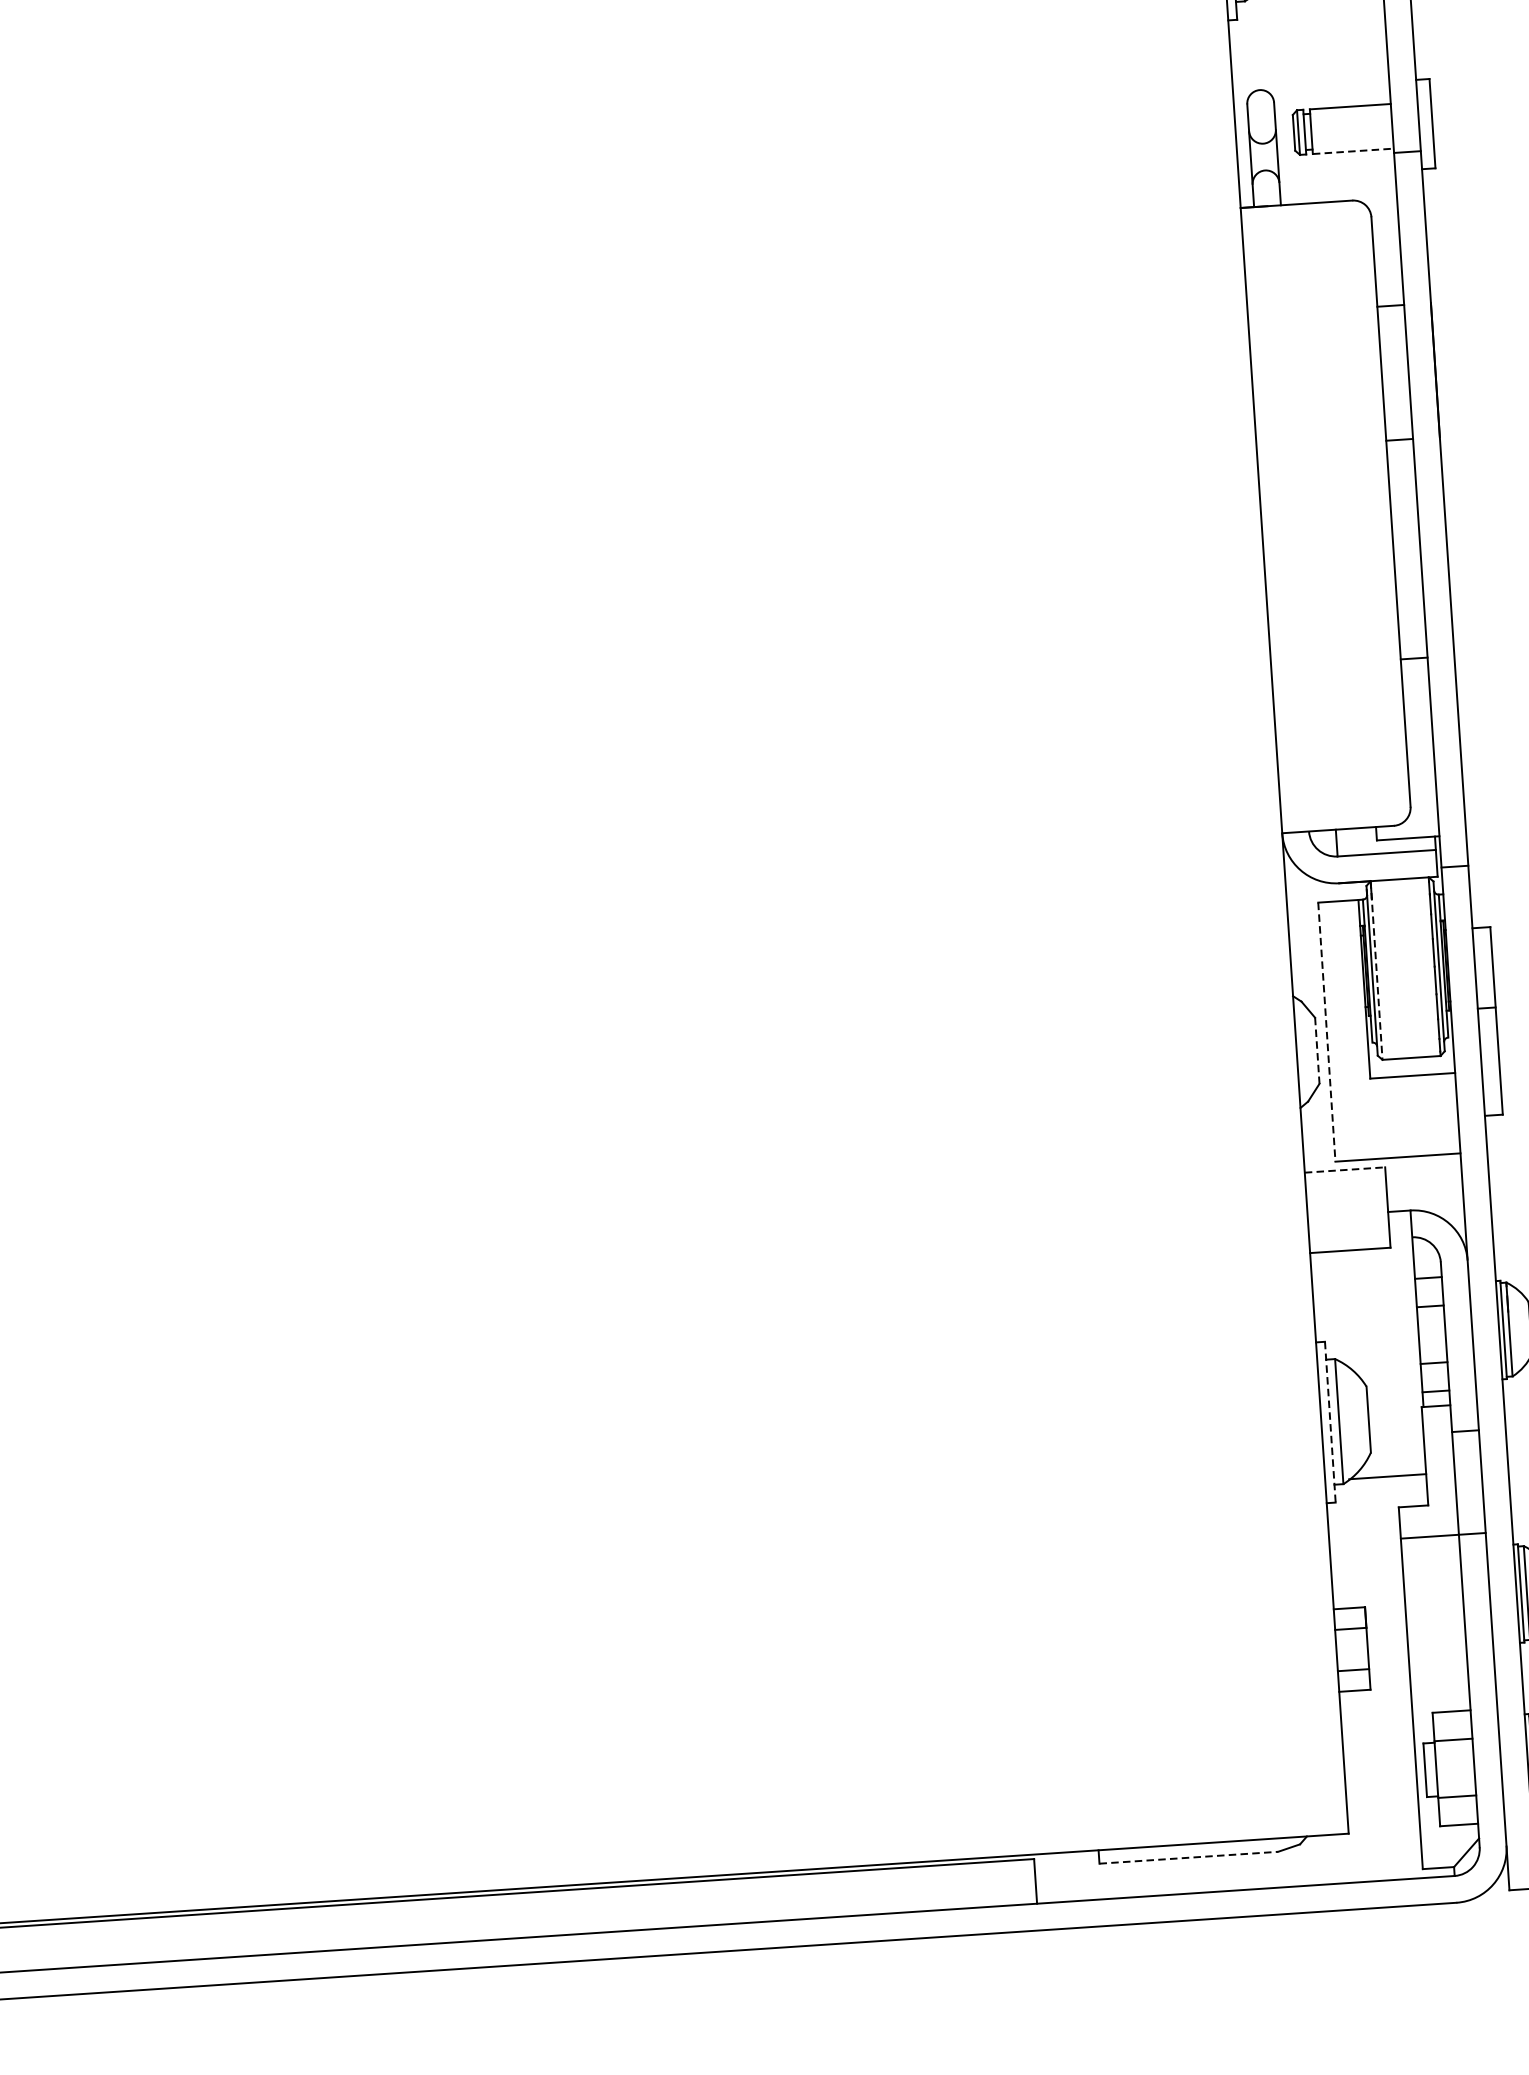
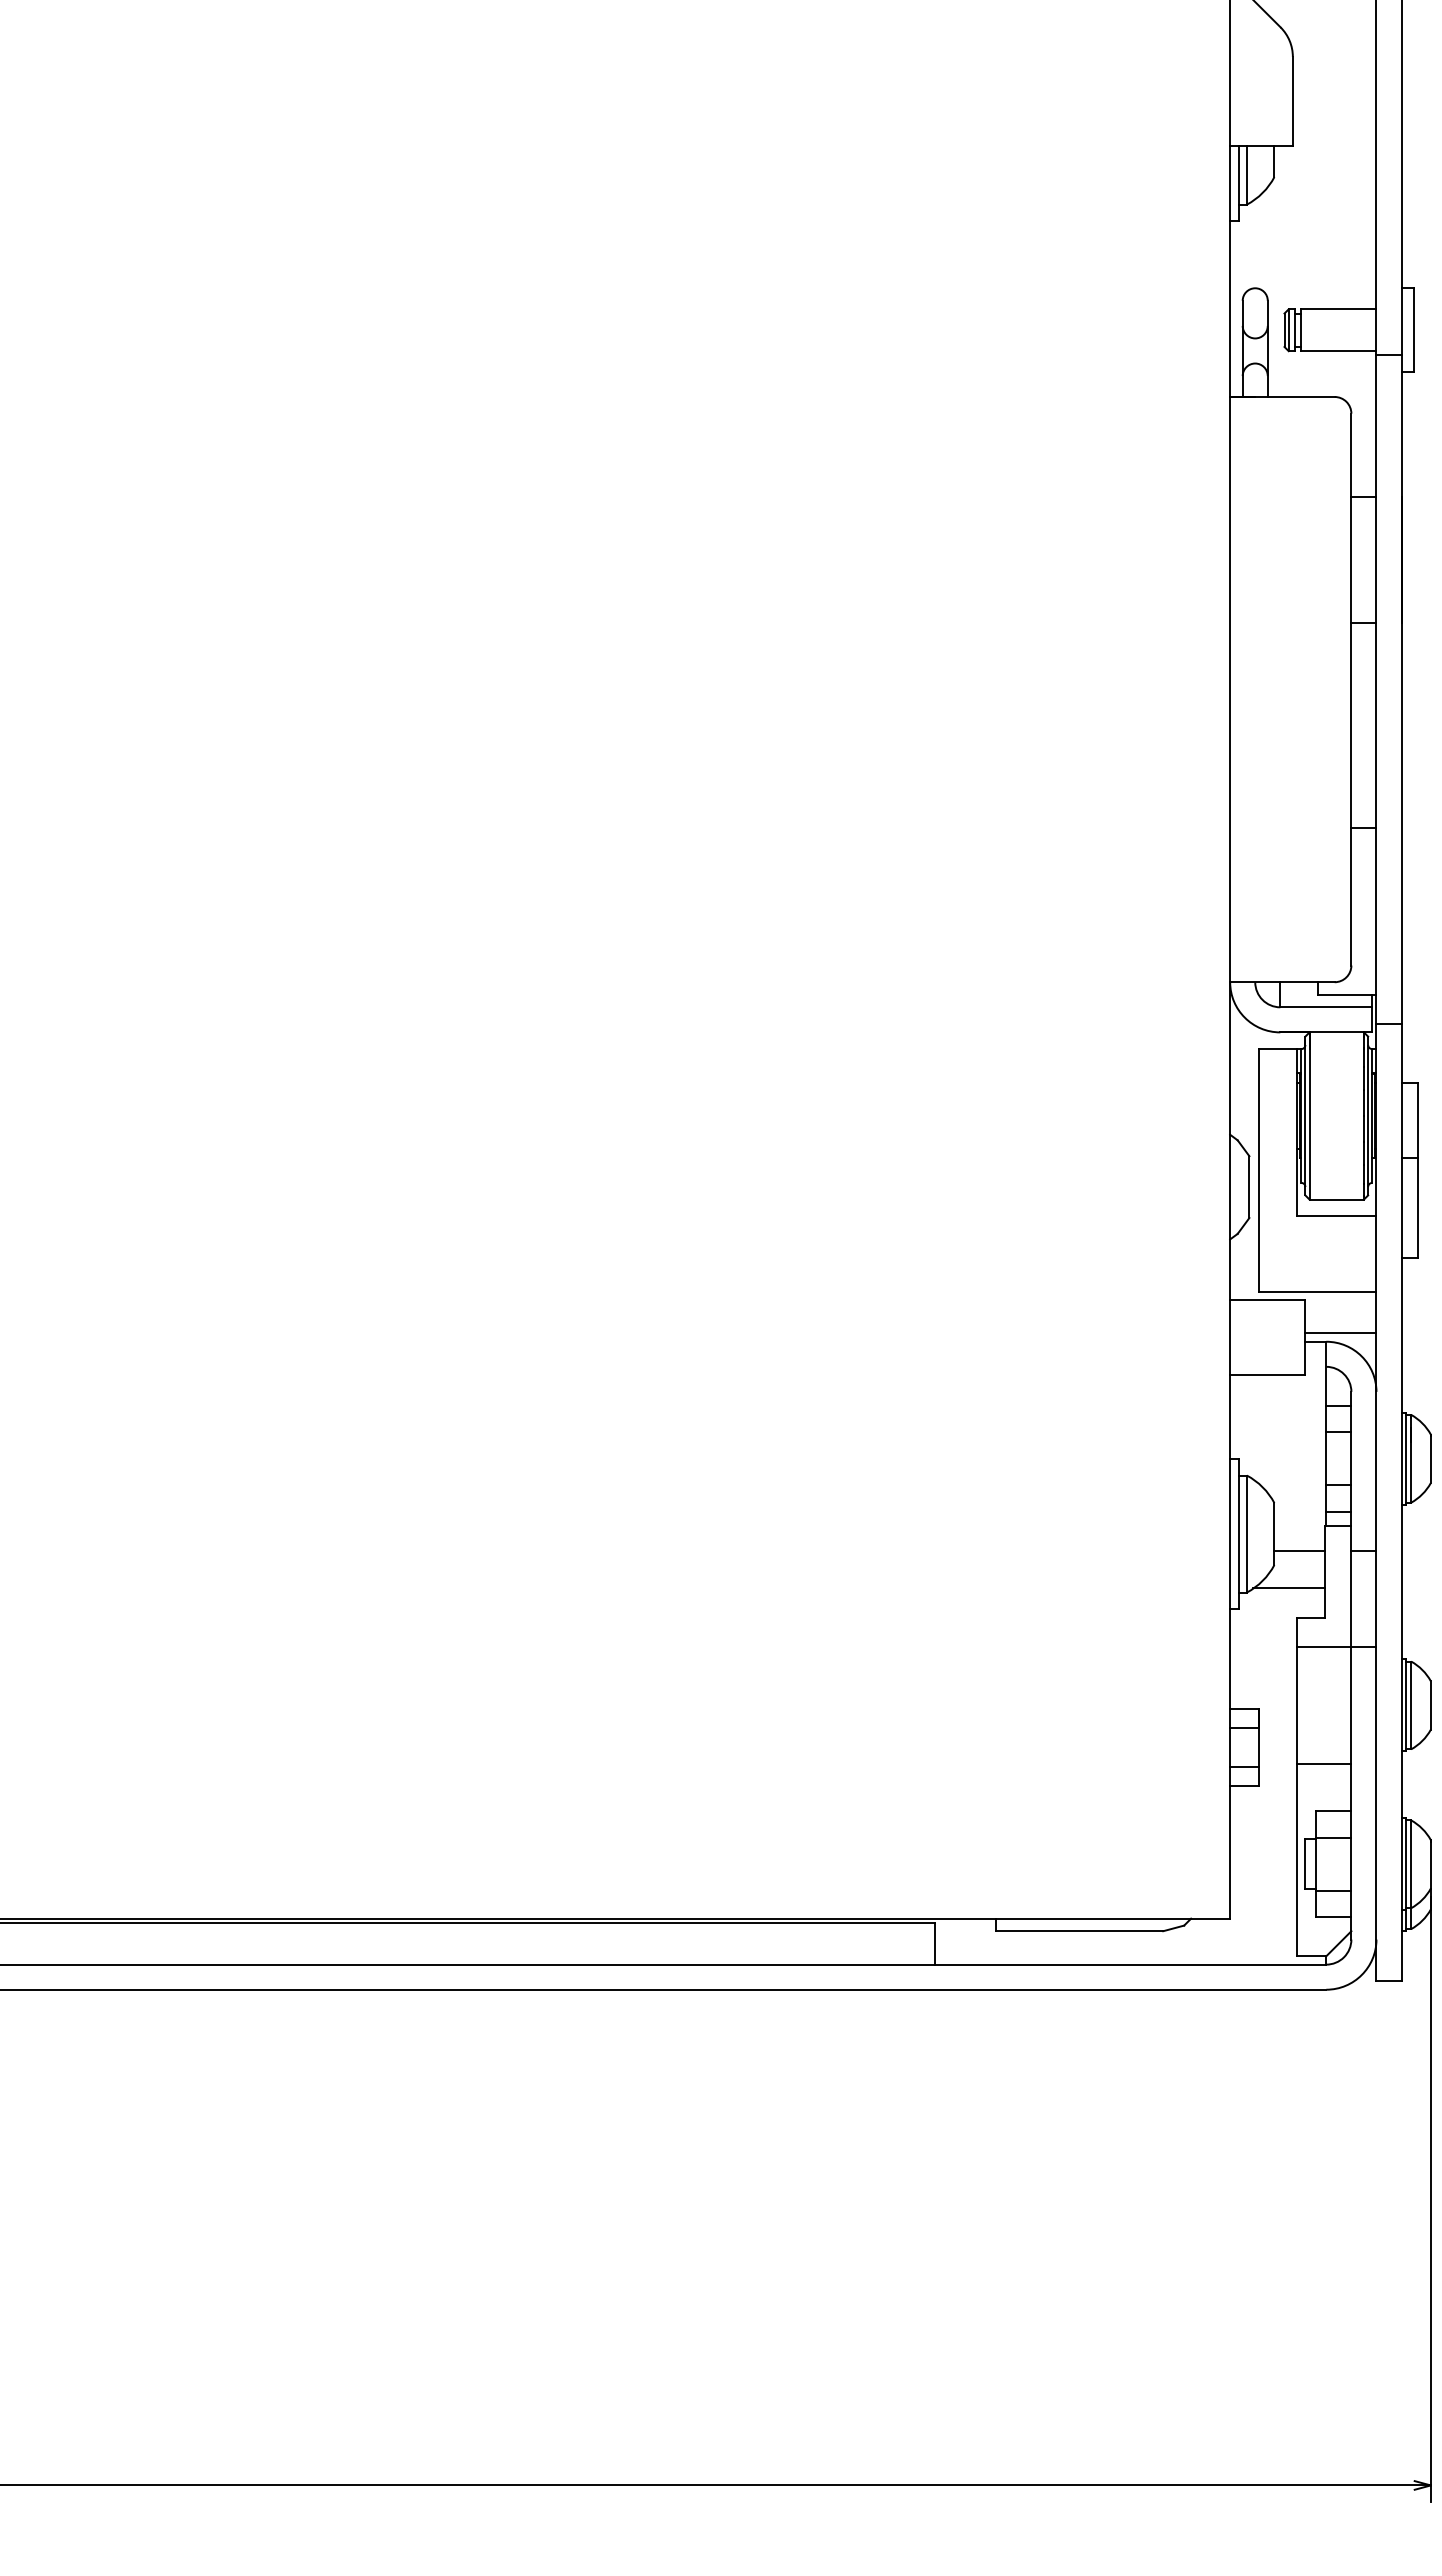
line: (1353, 151) -> (1338, 351), dashed -> solid
line: (1376, 971) -> (1309, 1116), dashed -> solid
line: (1326, 1032) -> (1259, 1170), dashed -> solid
line: (1317, 1051) -> (1249, 1187), dashed -> solid
line: (1344, 1169) -> (1267, 1299), dashed -> solid
line: (1425, 1200) -> (1340, 1333), added
line: (1330, 1422) -> (1238, 1534), dashed -> solid
line: (1396, 1435) -> (1299, 1550), added
line: (1438, 1661) -> (1324, 1763), added
line: (1188, 1858) -> (1079, 1931), dashed -> solid

